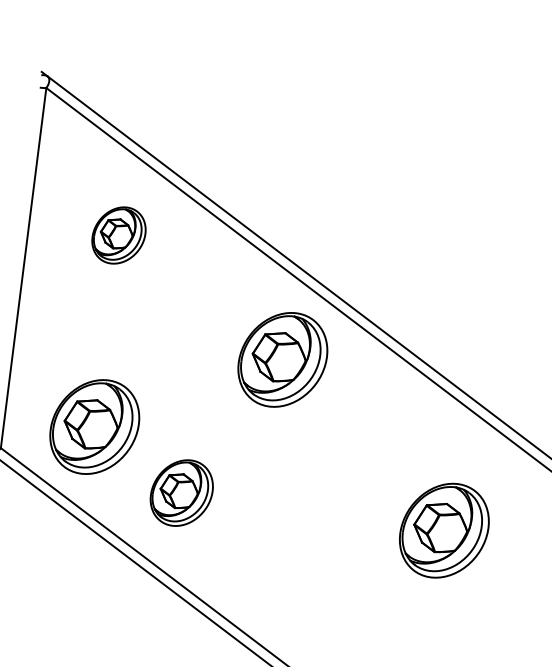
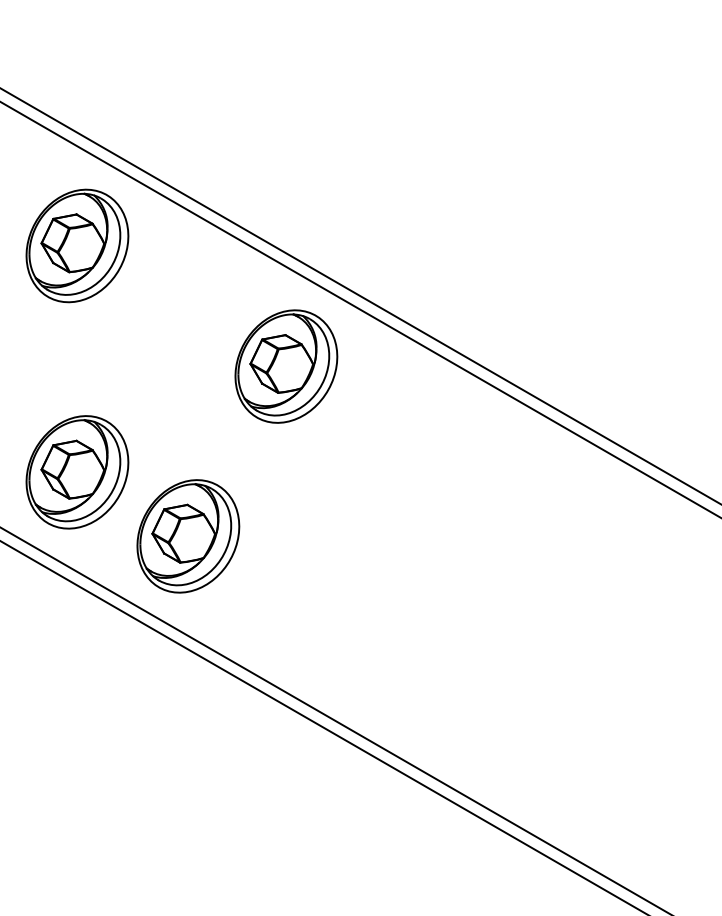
part: (119, 235) -> (77, 245), size x1.67
part: (181, 493) -> (188, 536), size x1.43
part: (444, 530) -> (499, 541), removed

